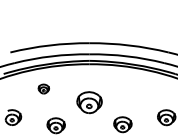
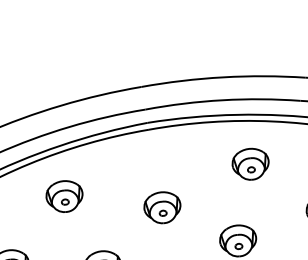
part: (43, 88) -> (63, 195), size x1.67
part: (134, 88) -> (249, 163), added
part: (89, 102) -> (162, 207), size x0.71

